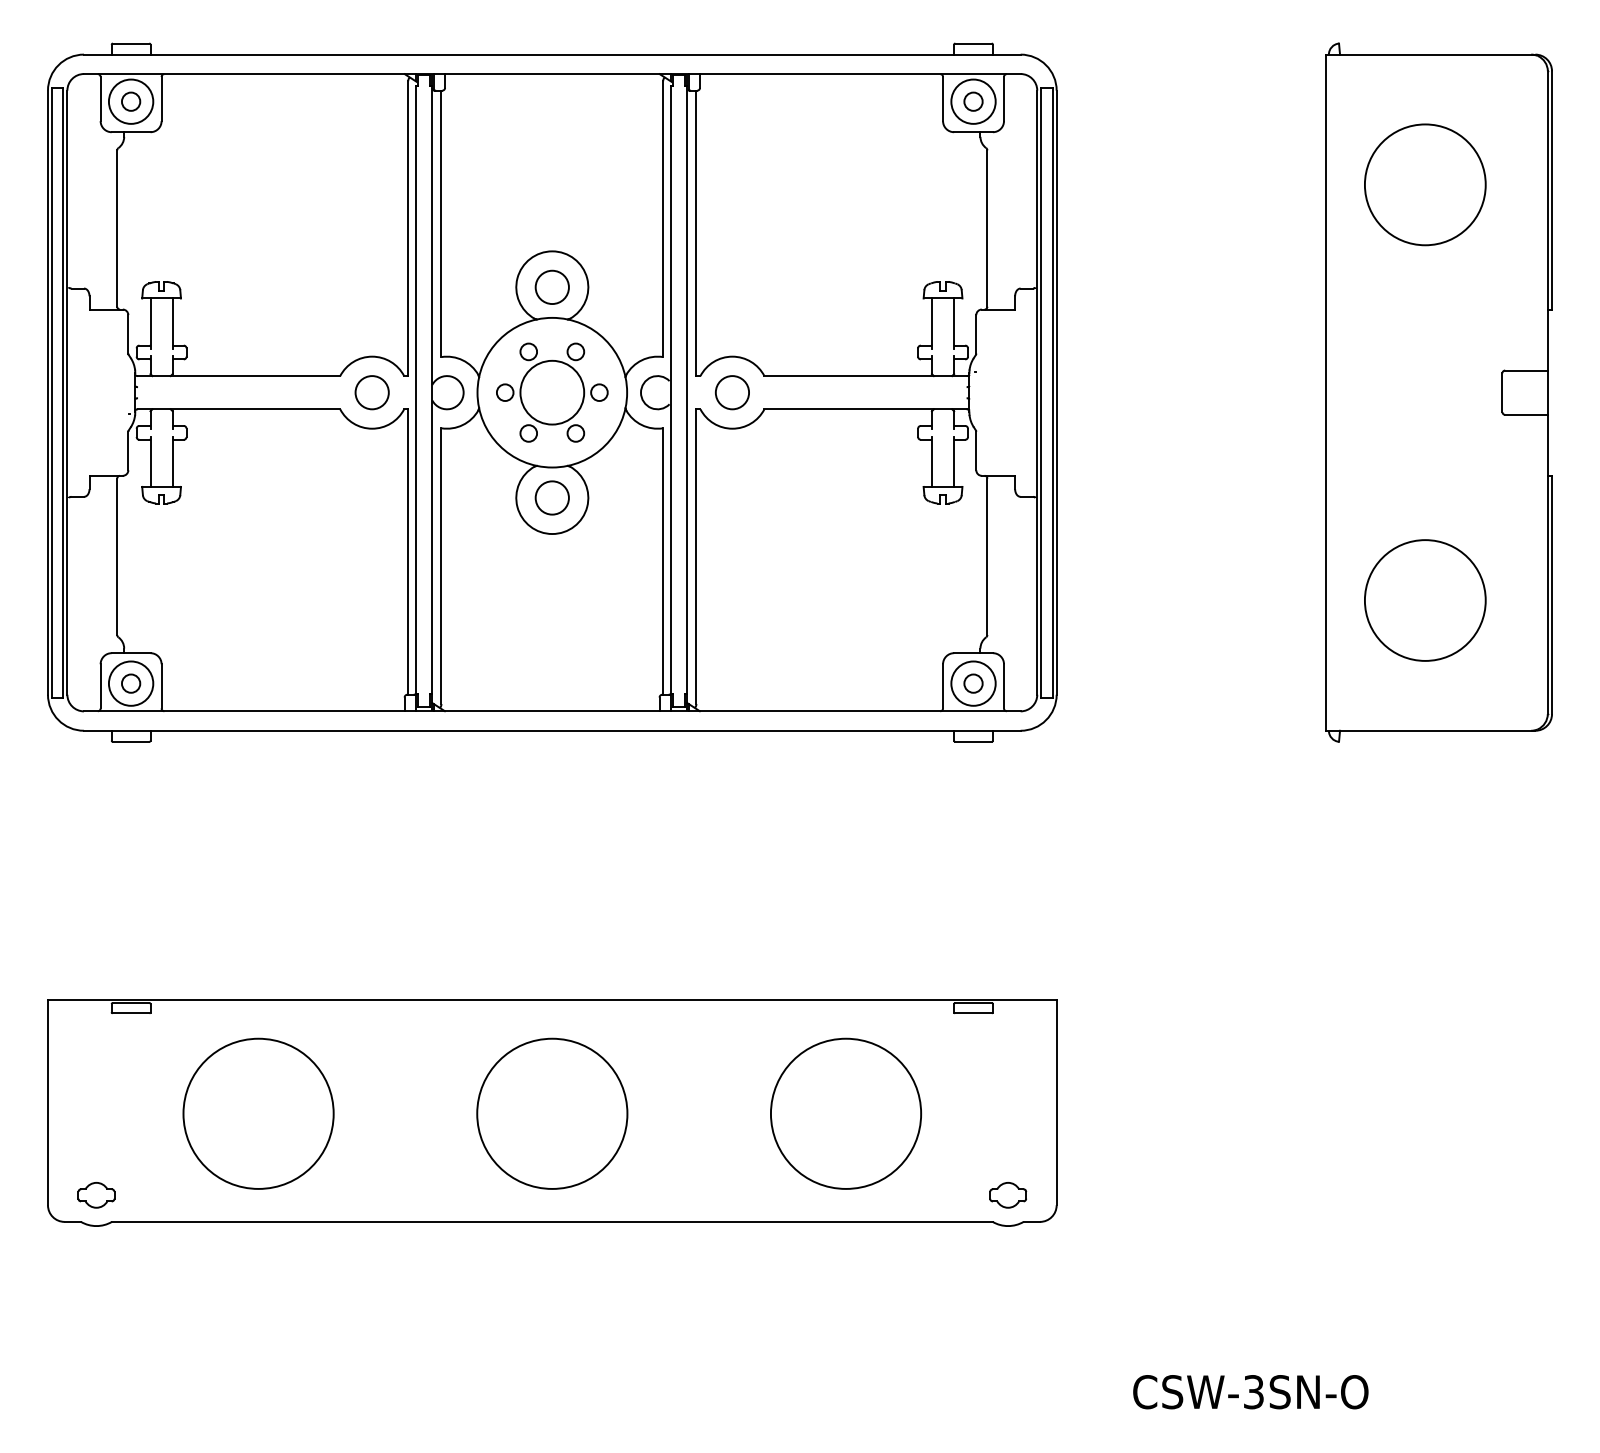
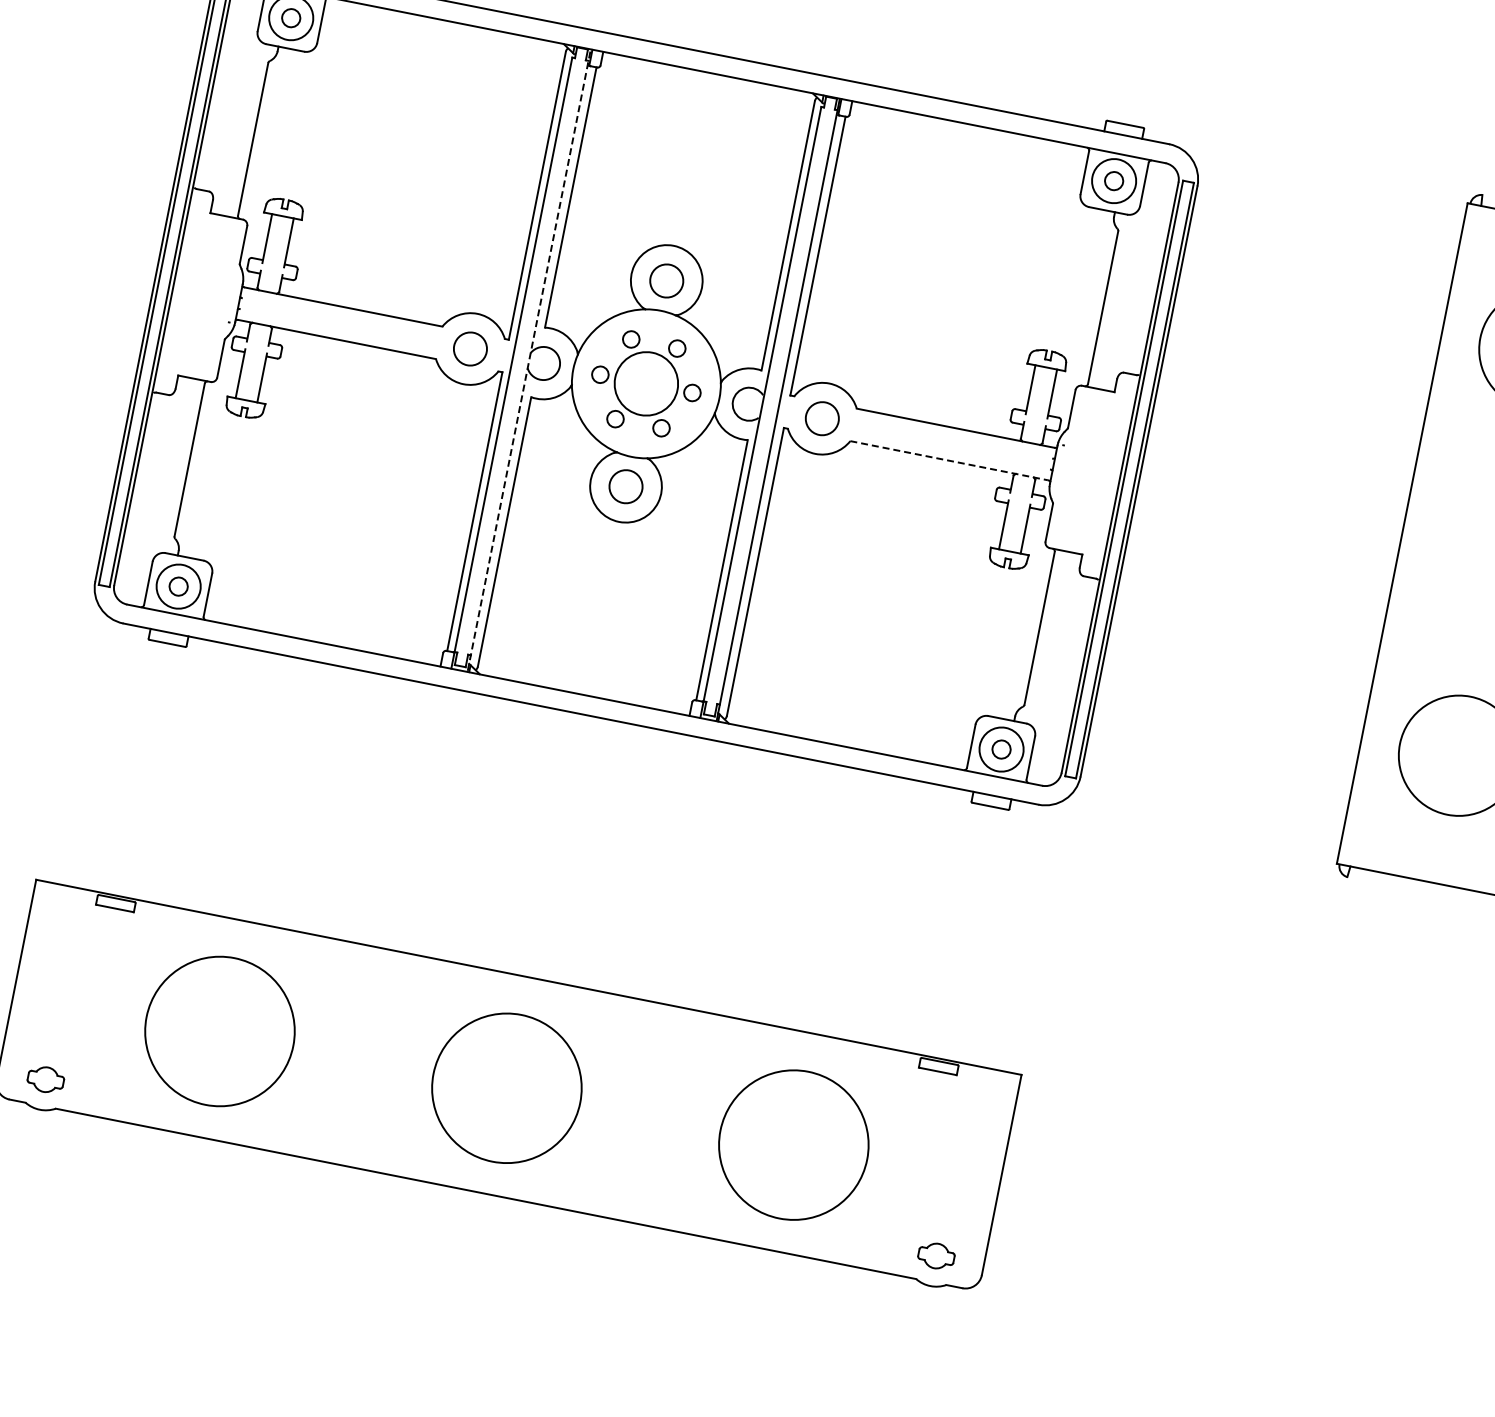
line: (432, 392) -> (529, 360), solid -> dashed
line: (866, 409) -> (950, 461), solid -> dashed

